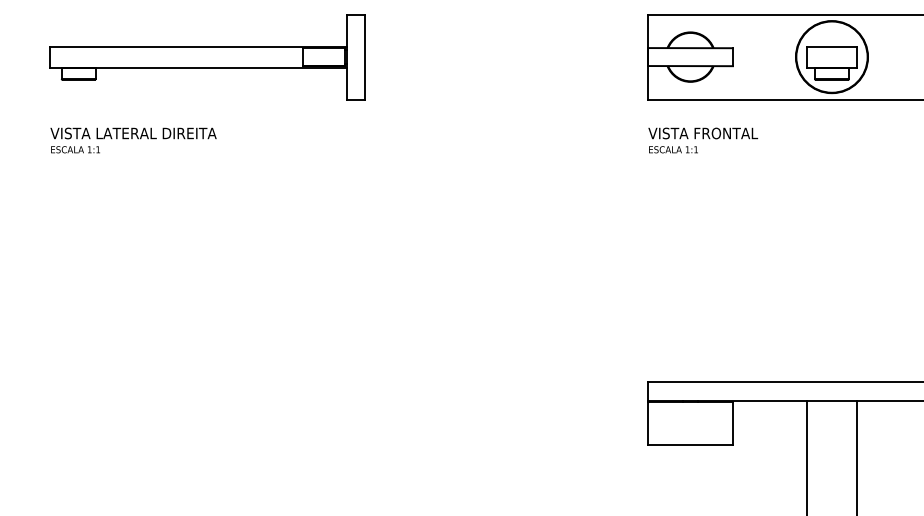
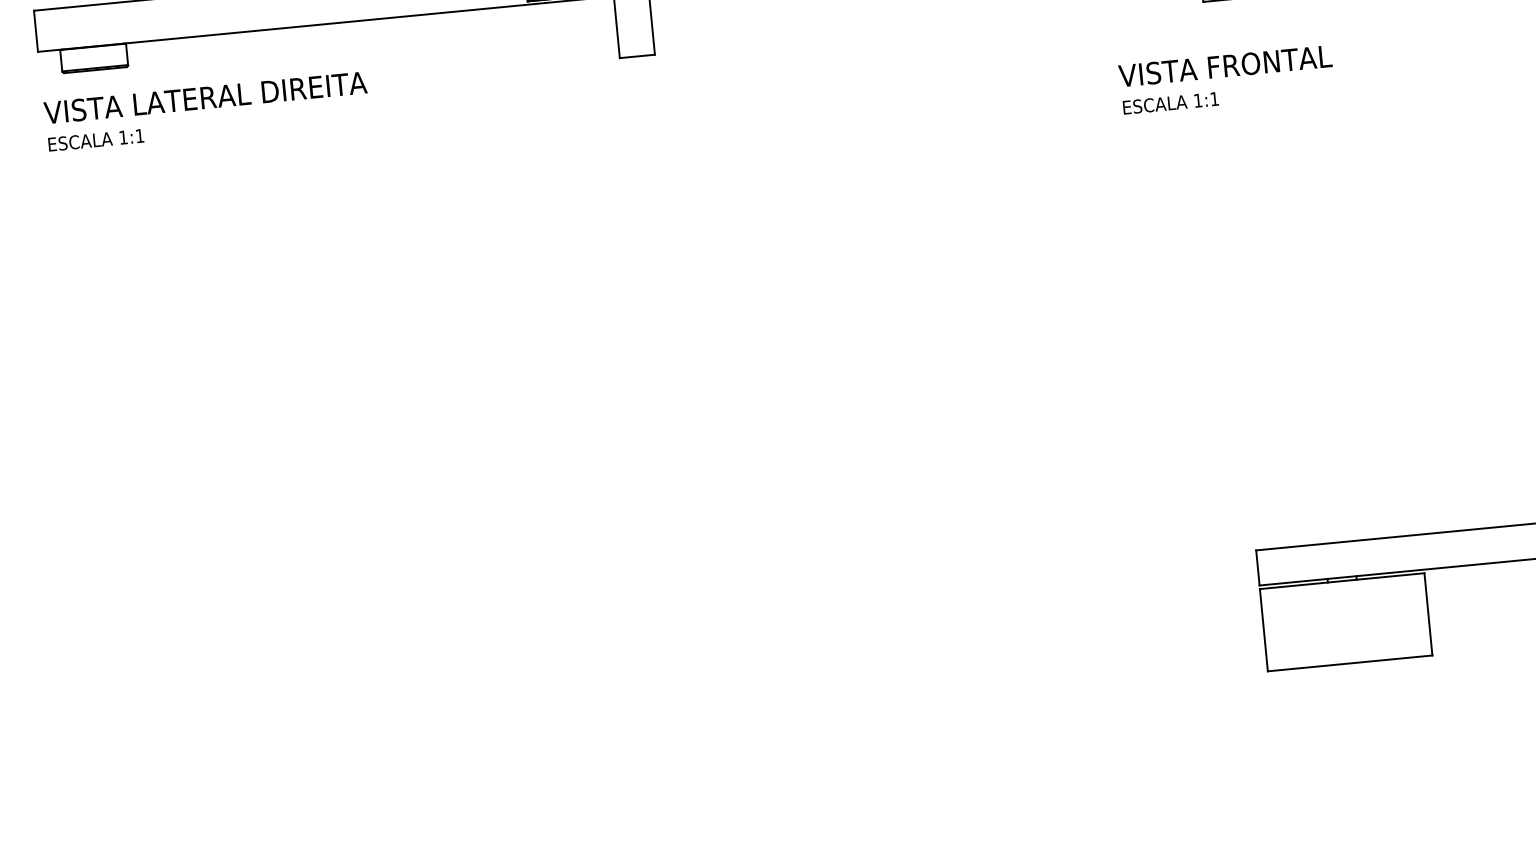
text: (133, 140) -> (206, 111), moved
text: (703, 140) -> (1227, 79), moved

